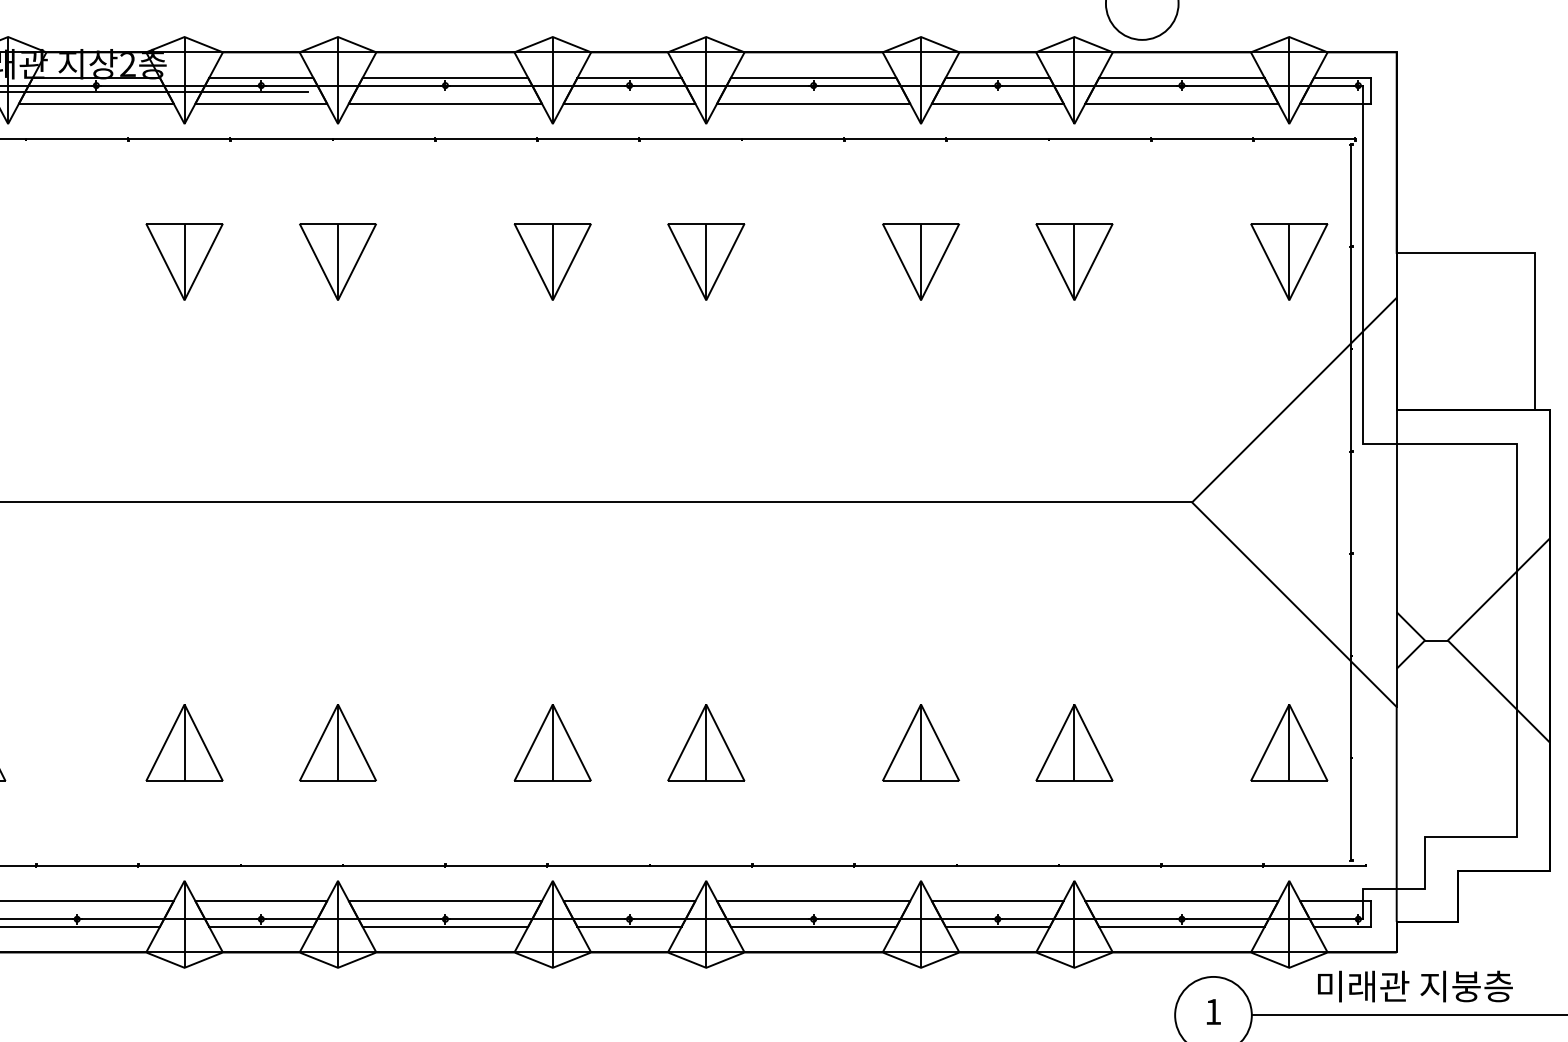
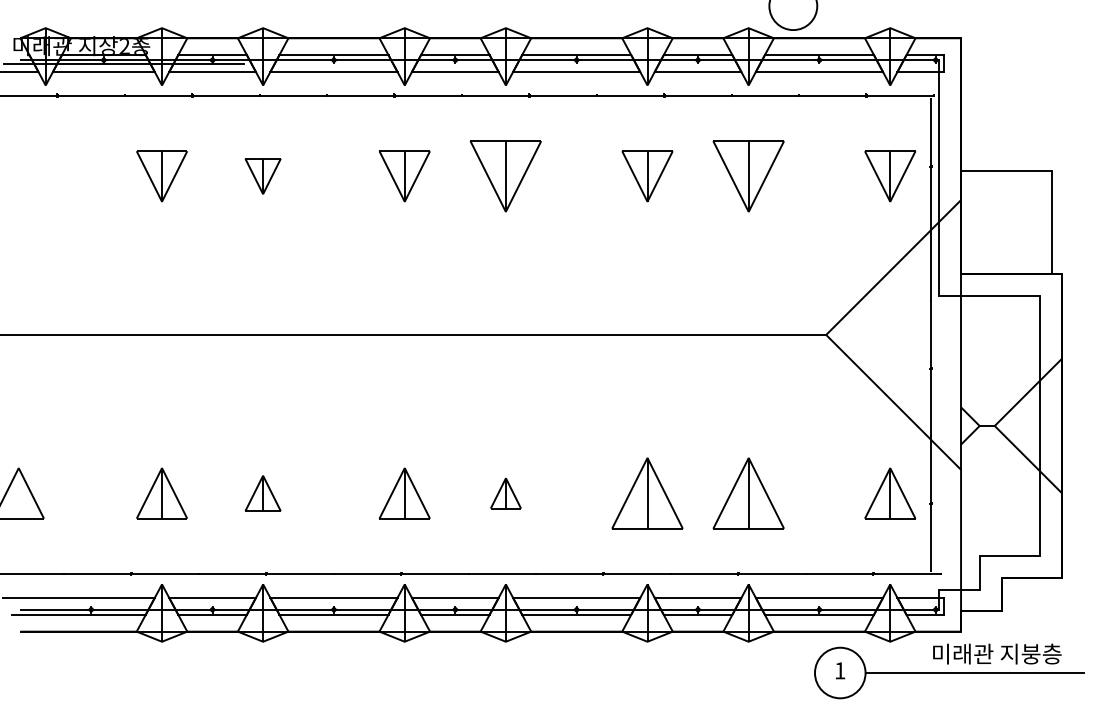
part: (337, 262) -> (262, 176), size x0.7
part: (705, 262) -> (505, 176), size x1.4
part: (1074, 262) -> (748, 176), size x1.4
part: (337, 742) -> (262, 493), size x0.7
part: (705, 742) -> (505, 493), size x0.6
part: (921, 742) -> (647, 493), size x1.4
part: (1074, 742) -> (748, 493), size x1.4
text: (1415, 985) -> (997, 653), moved

